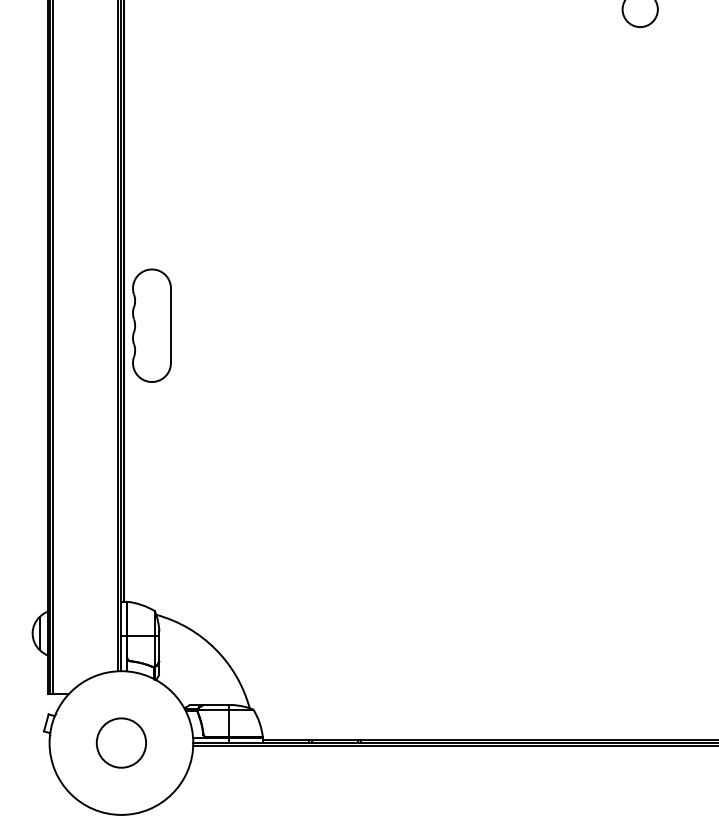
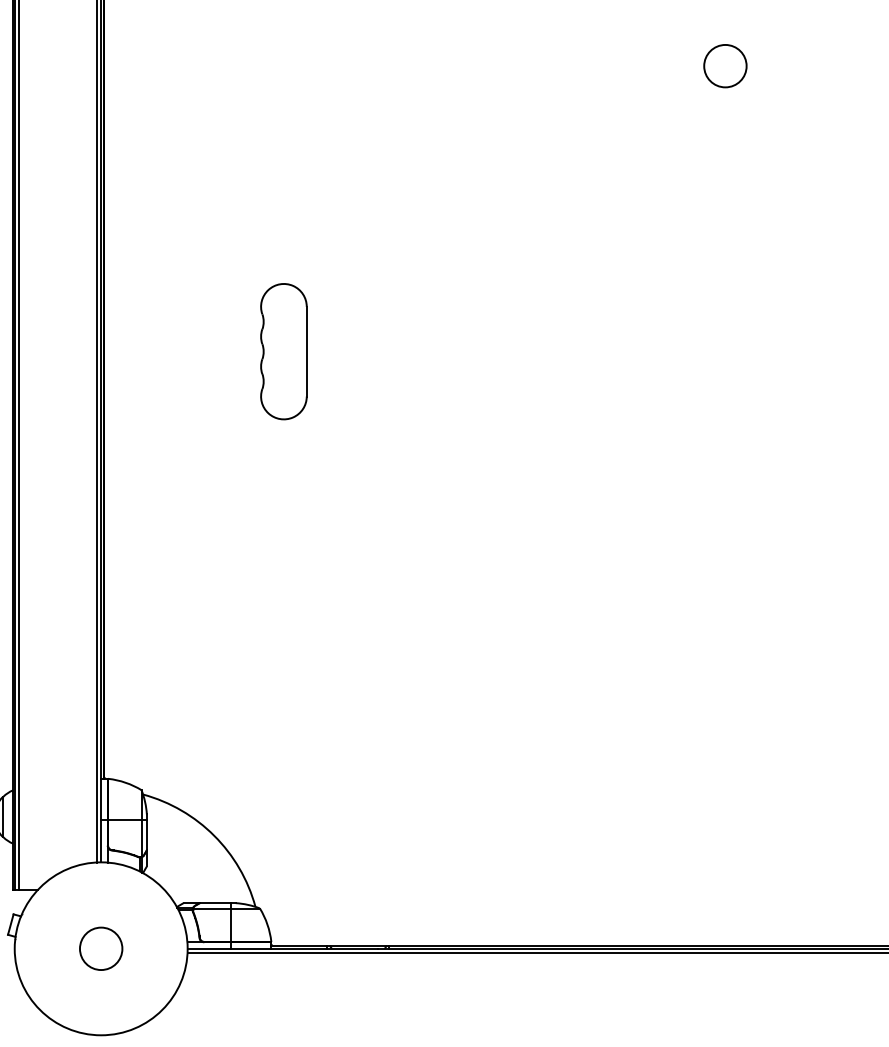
part: (151, 325) -> (283, 351), moved
circle: (121, 742) -> (101, 948), size x0.71

